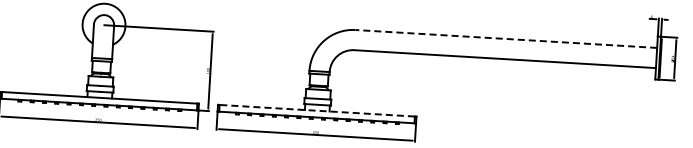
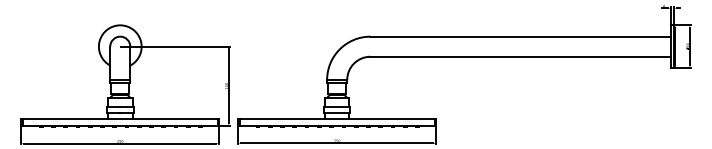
line: (506, 38) -> (520, 36), dashed -> solid
line: (316, 111) -> (336, 119), dashed -> solid

